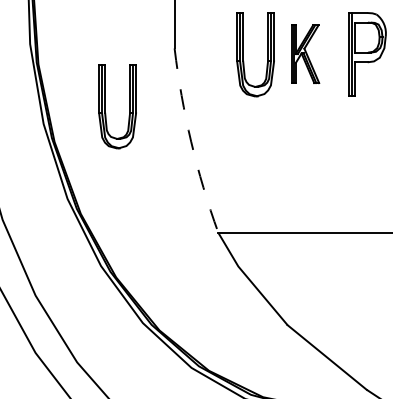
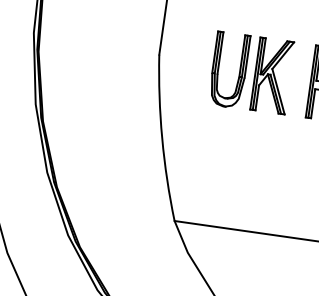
part: (305, 53) -> (272, 75), size x1.43
part: (105, 106) -> (91, 96), removed
arc: (191, 141) -> (162, 137), dashed -> solid

